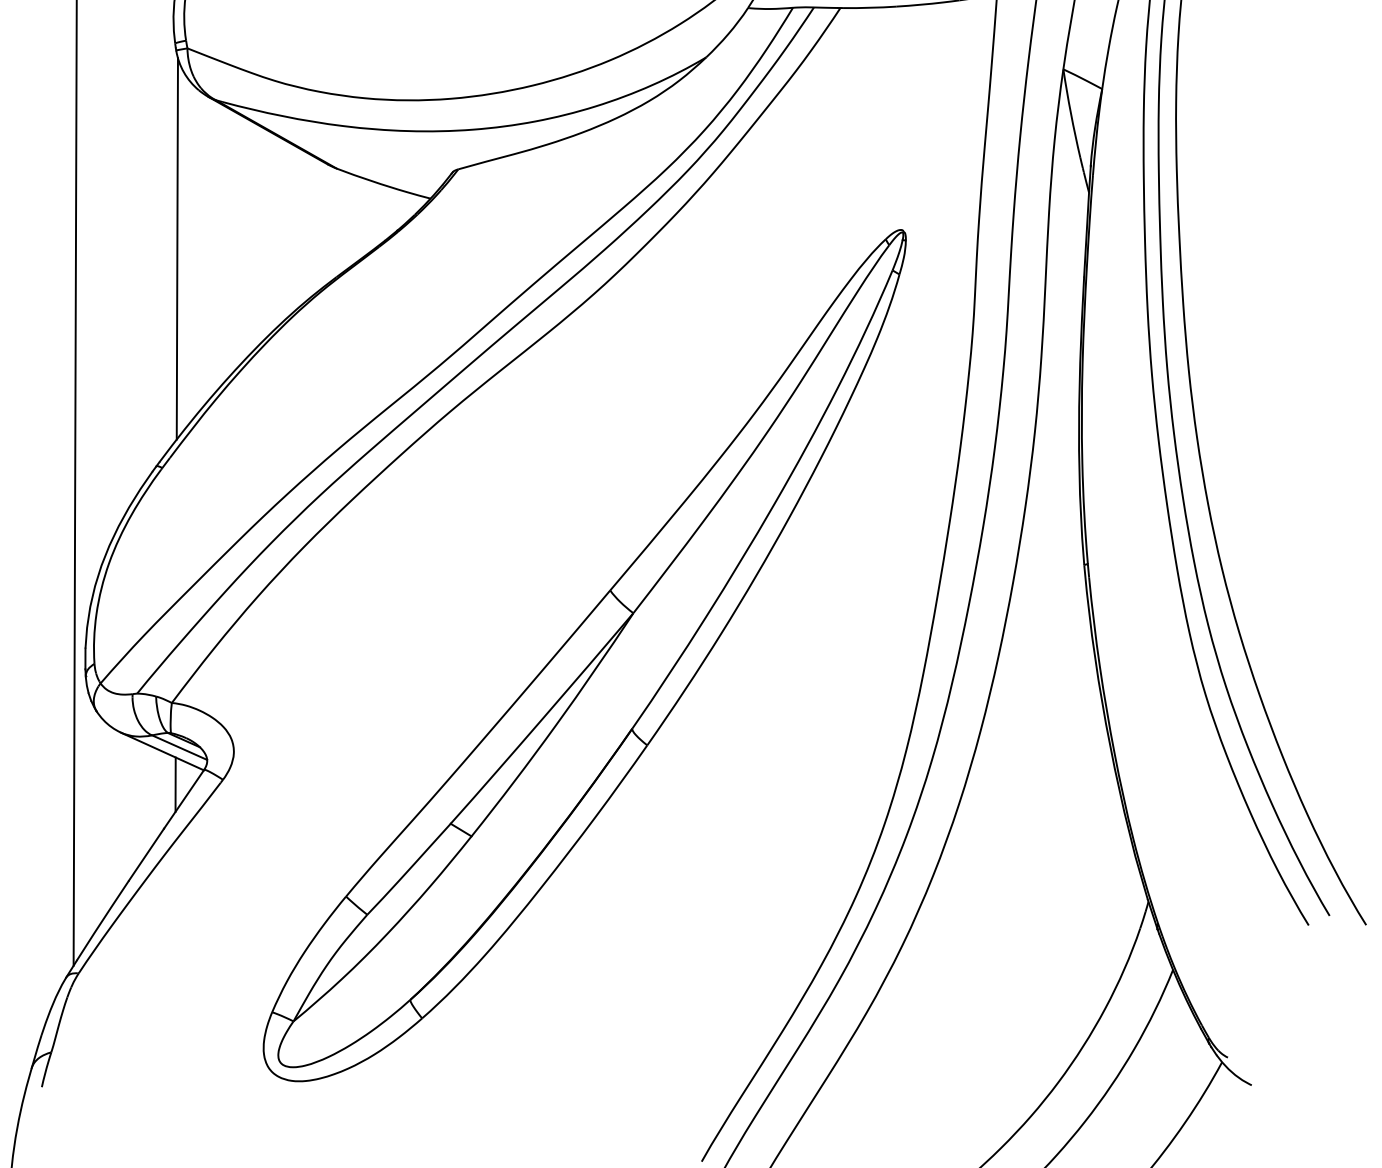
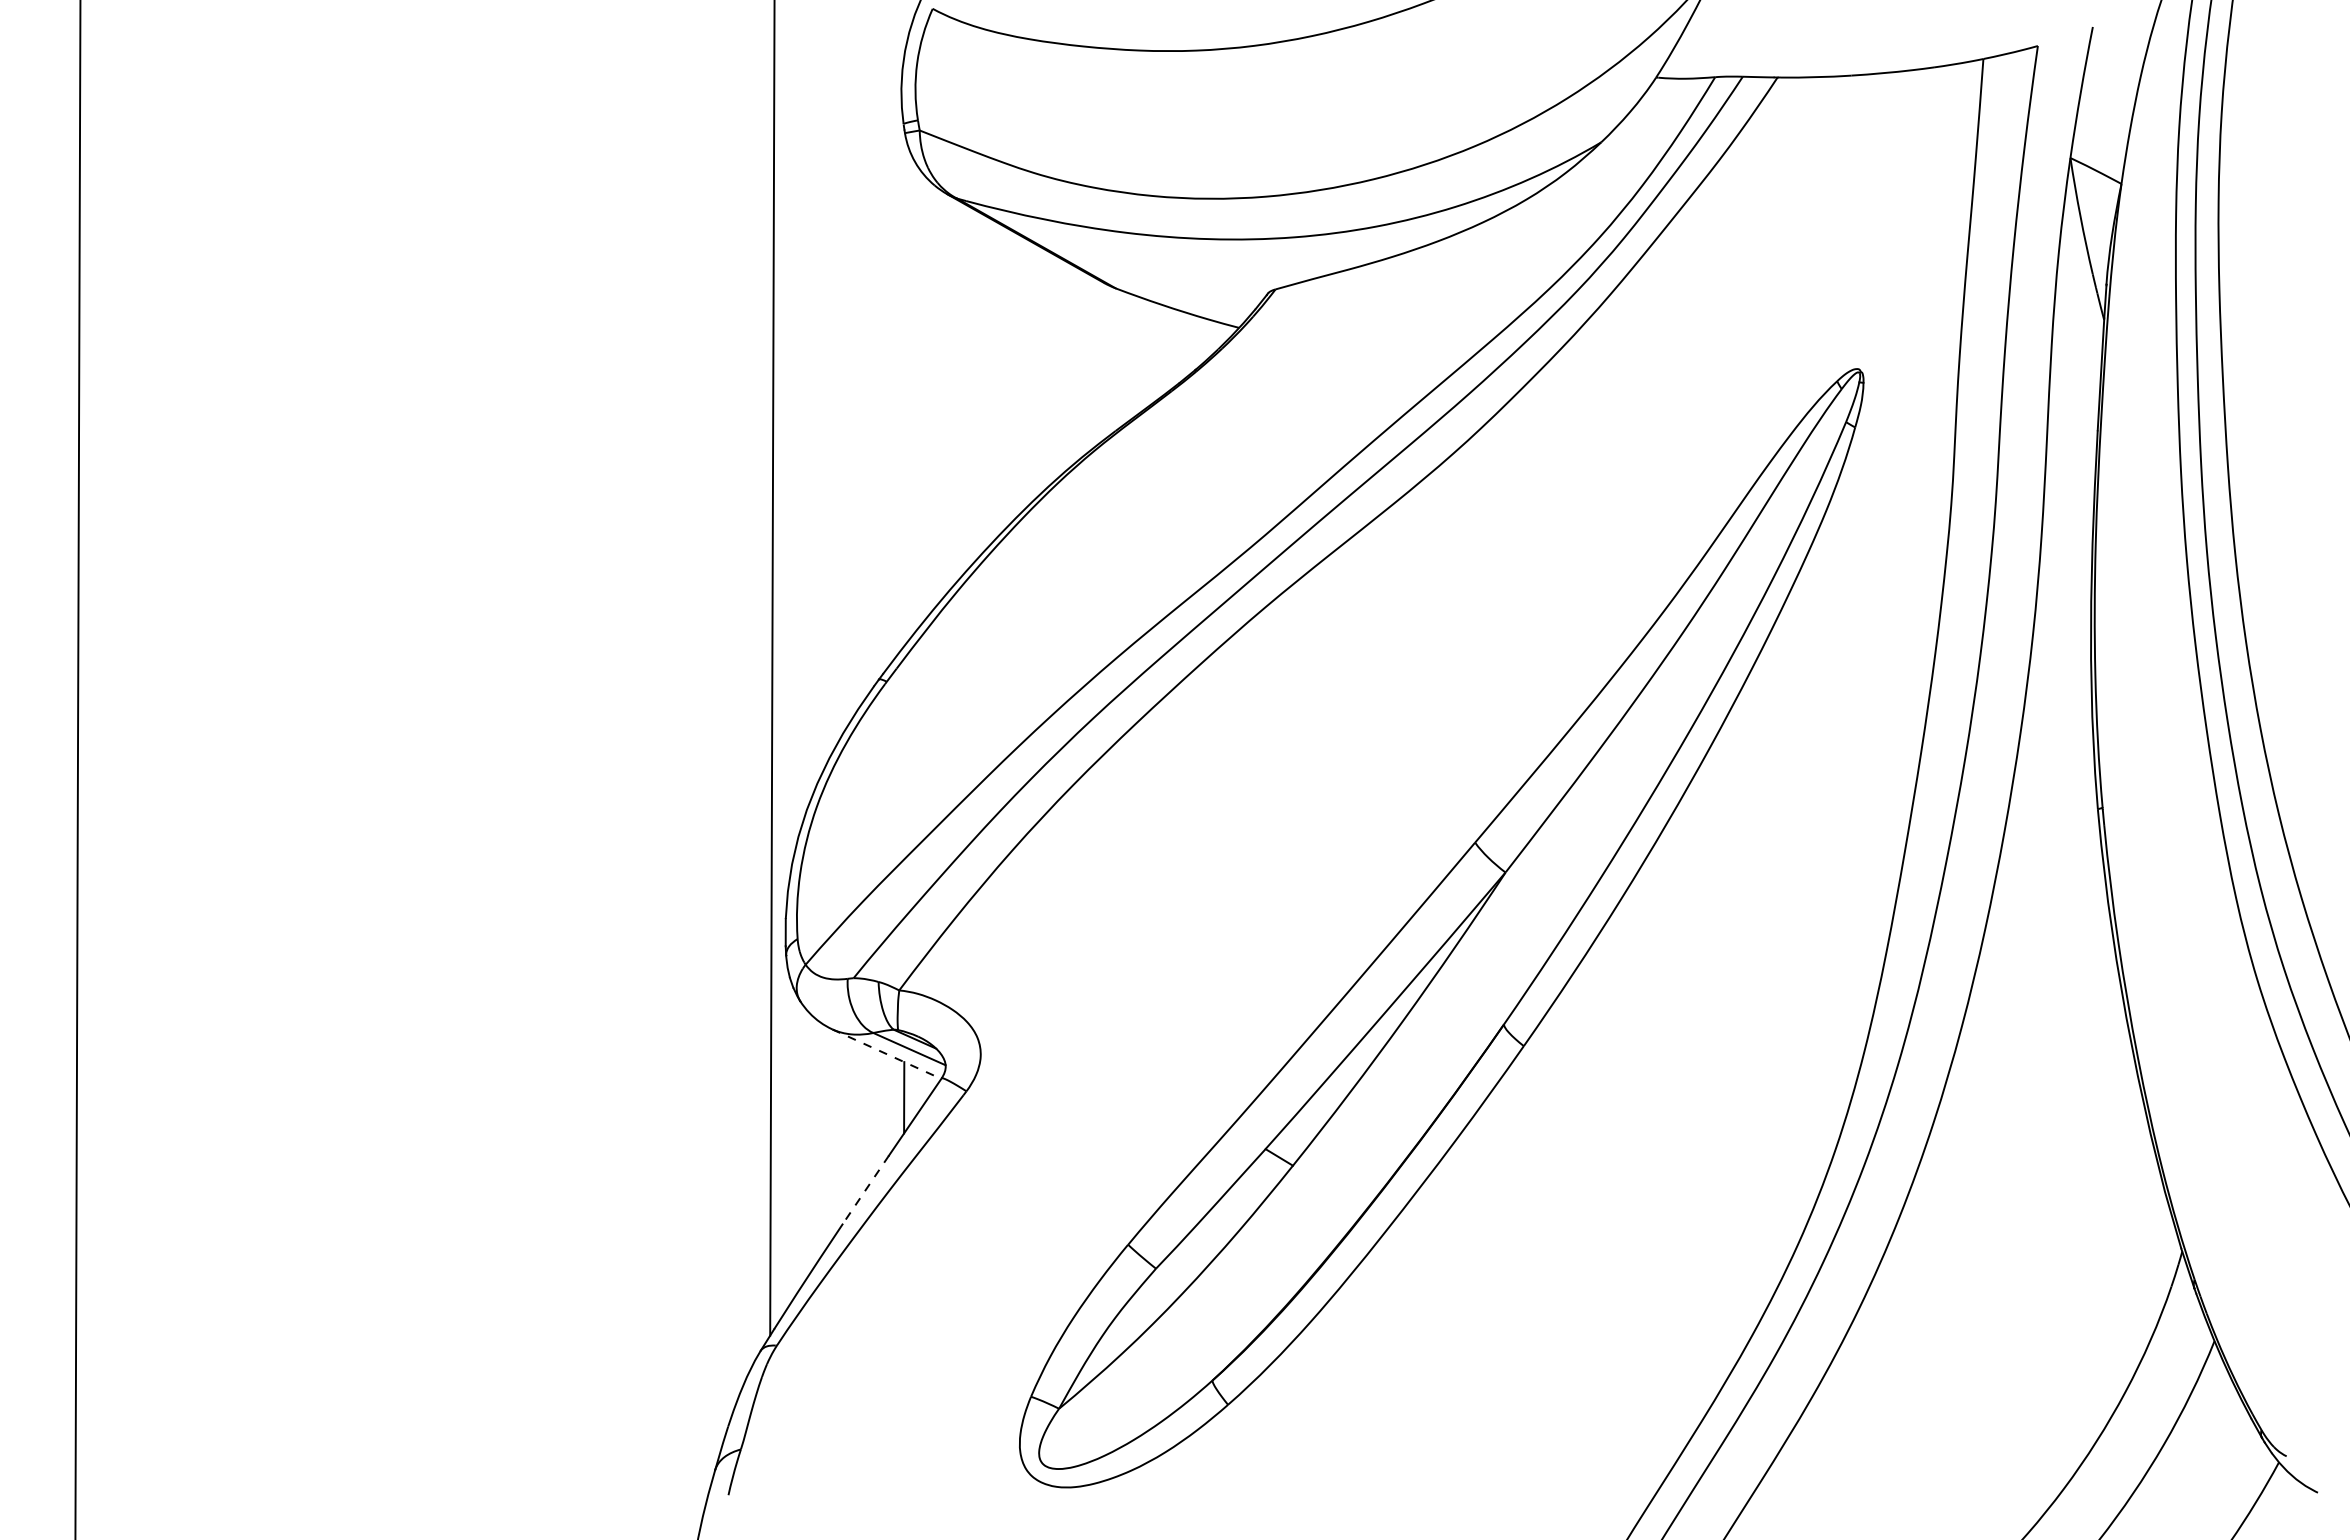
line: (177, 248) -> (906, 393), removed
line: (162, 751) -> (886, 1054), solid -> dashed
line: (146, 855) -> (865, 1190), solid -> dashed

